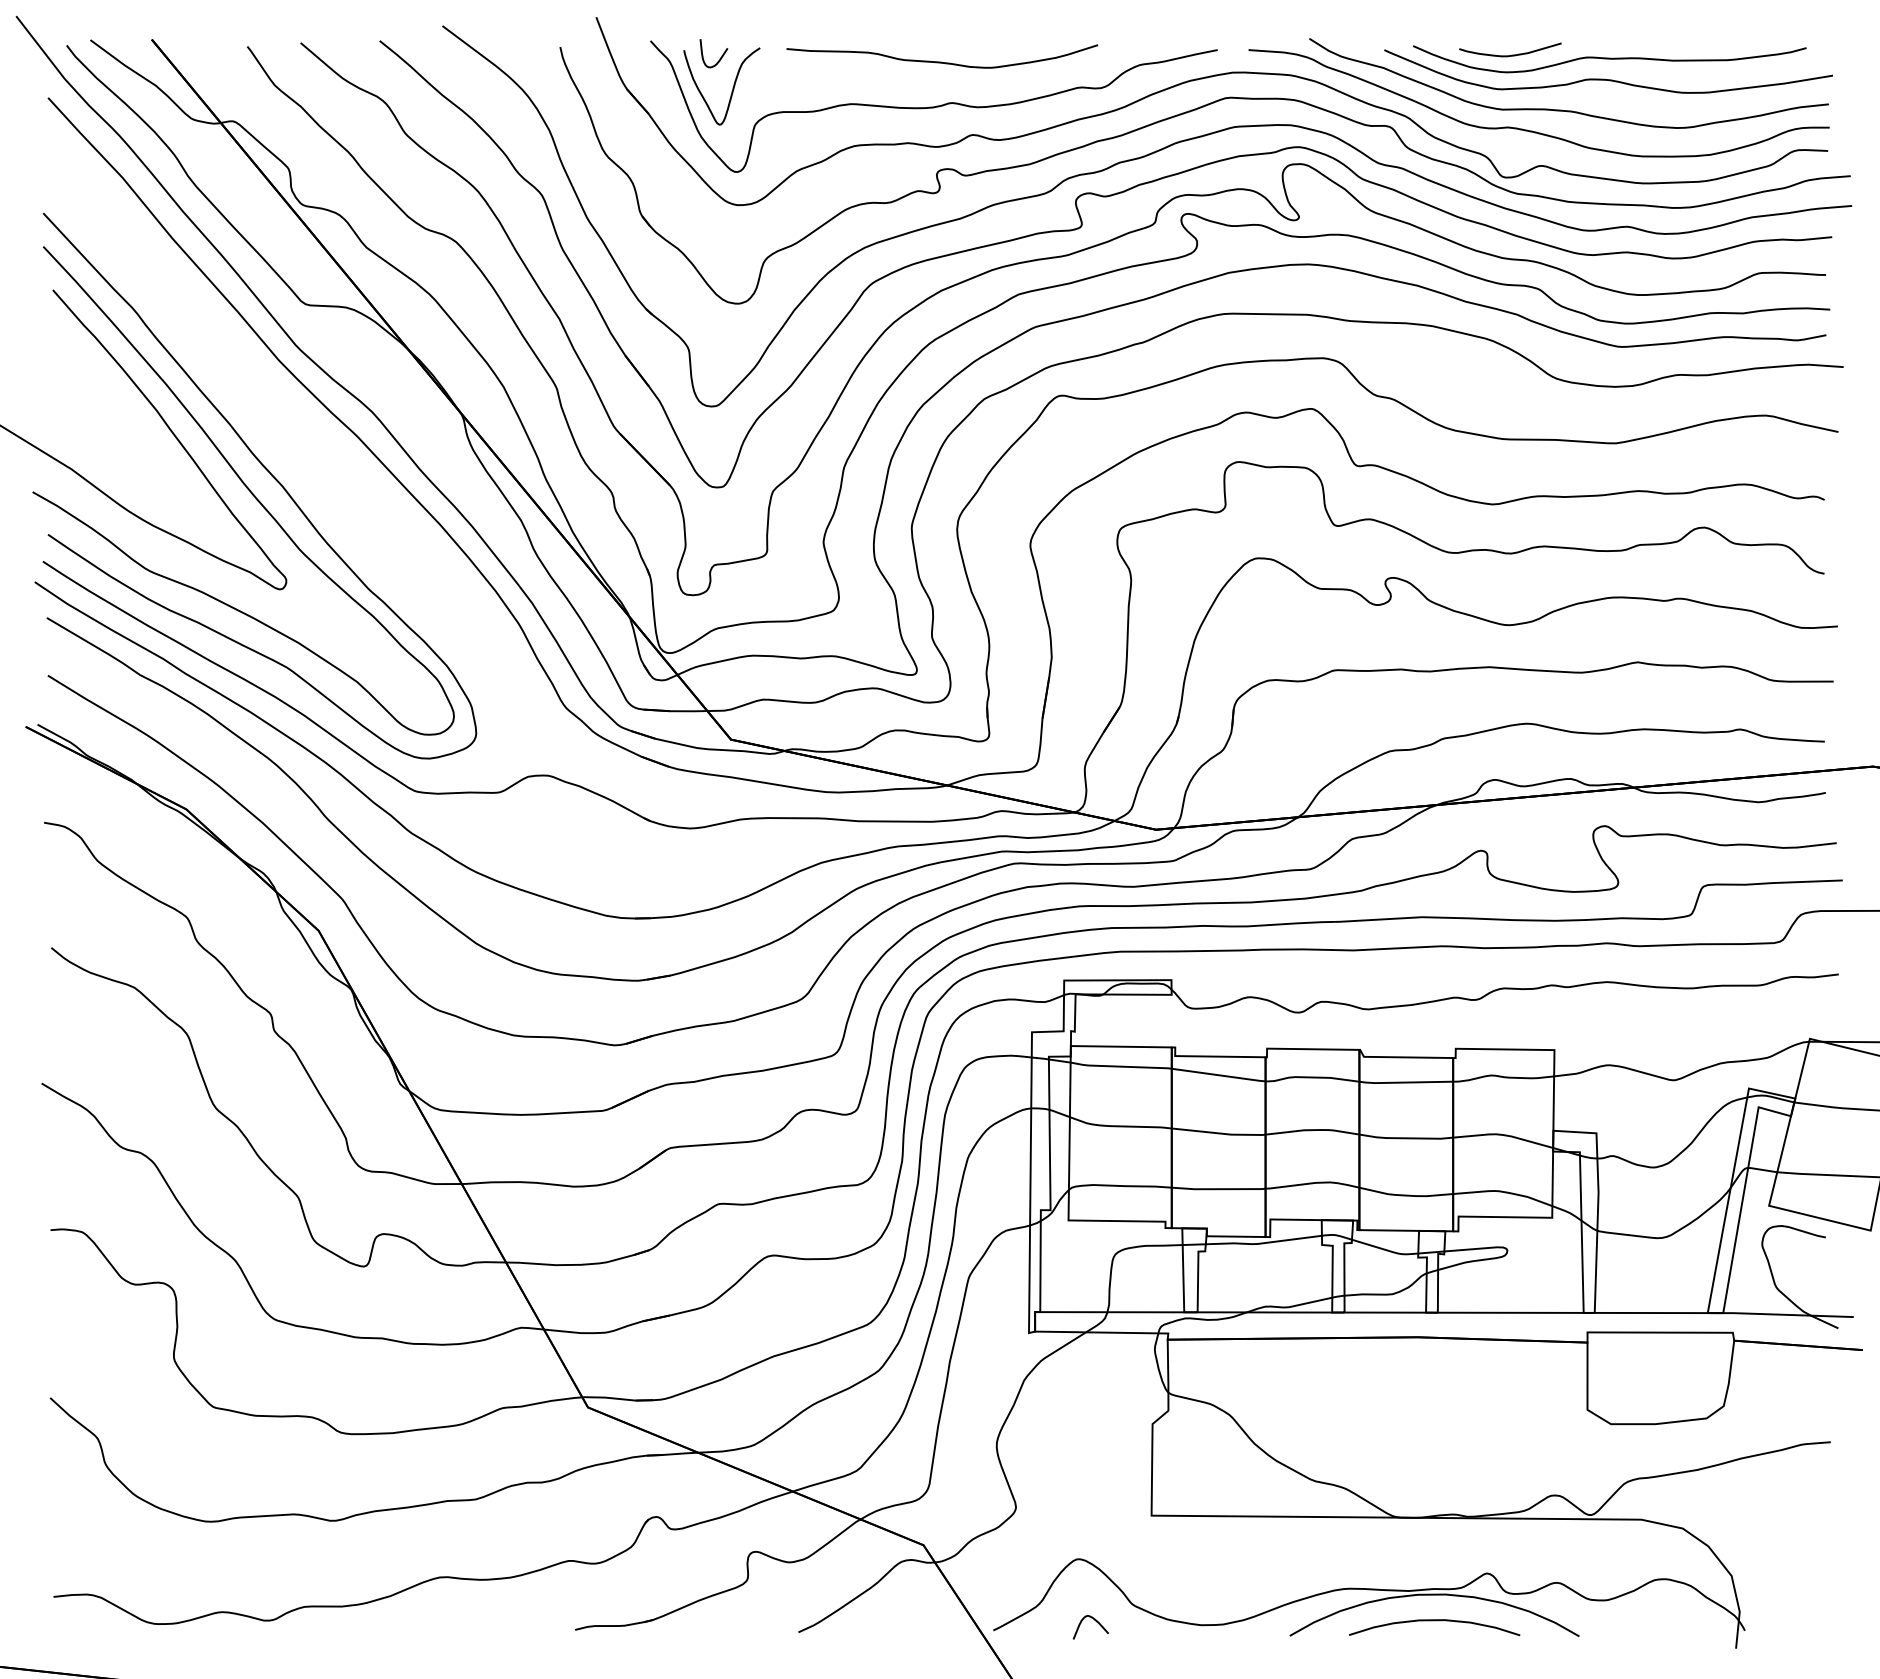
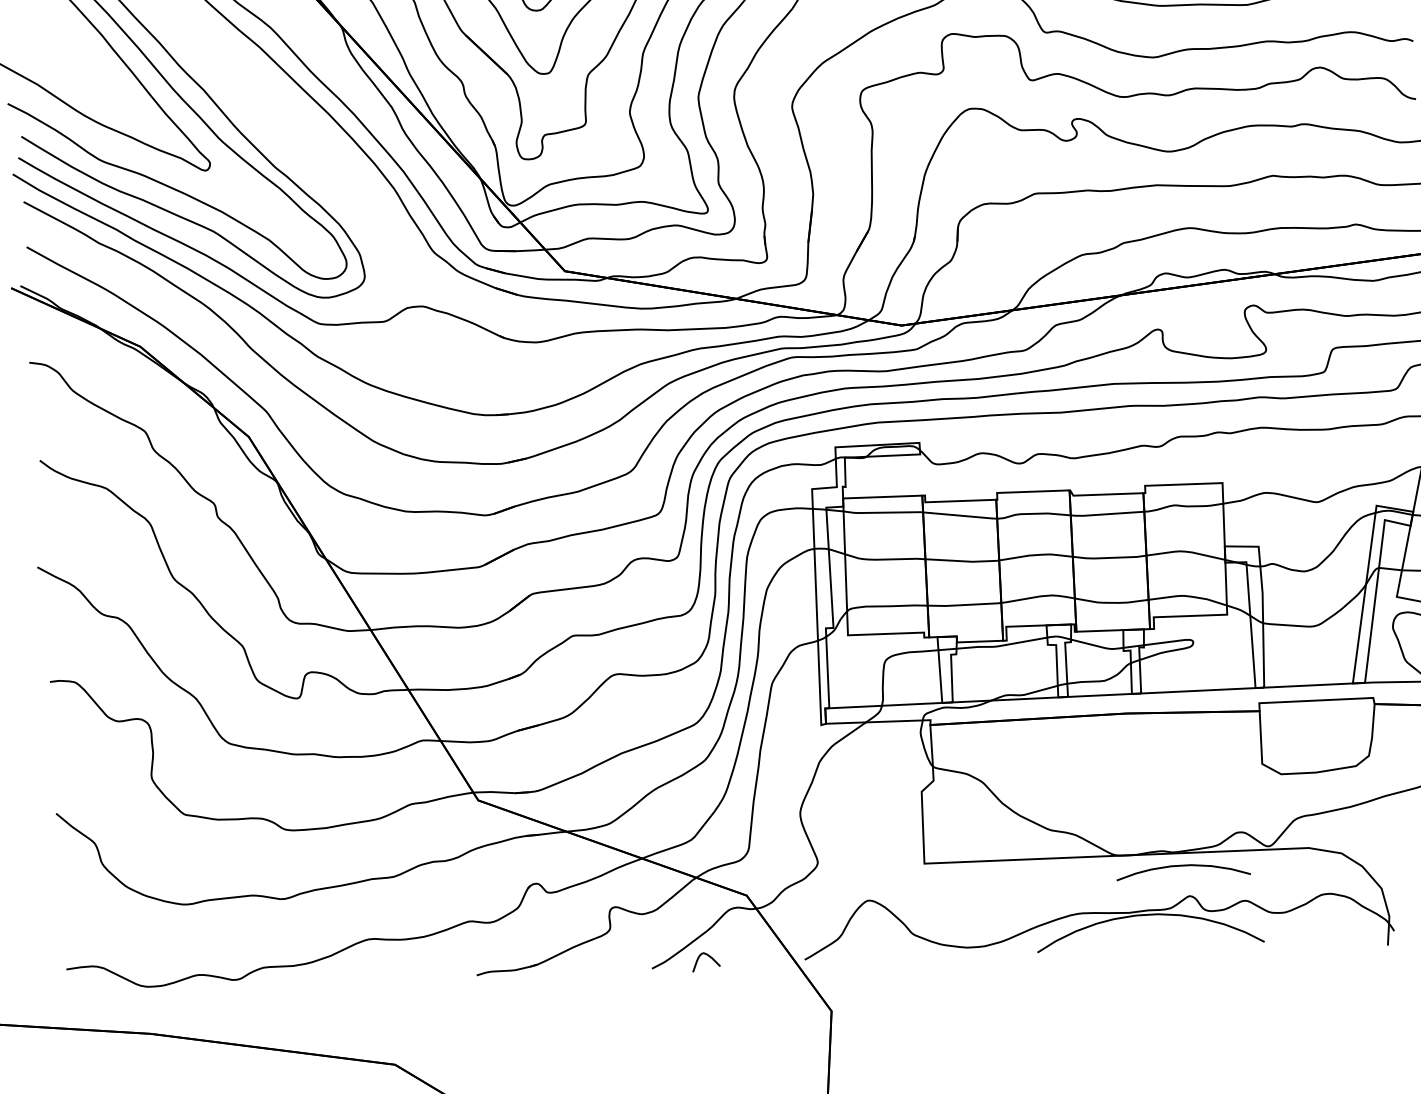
curve: (1095, 1621) -> (709, 957), moved
curve: (1434, 1621) -> (1183, 866), moved

